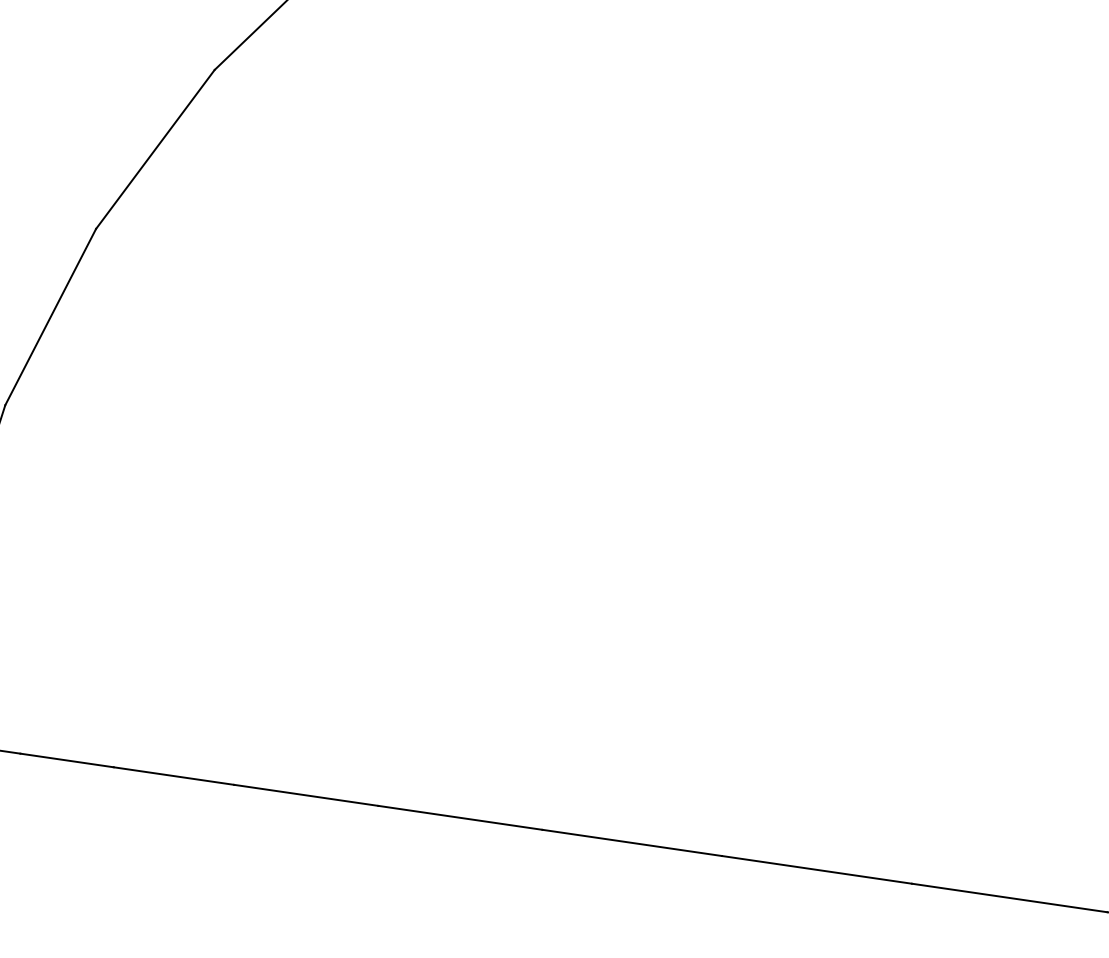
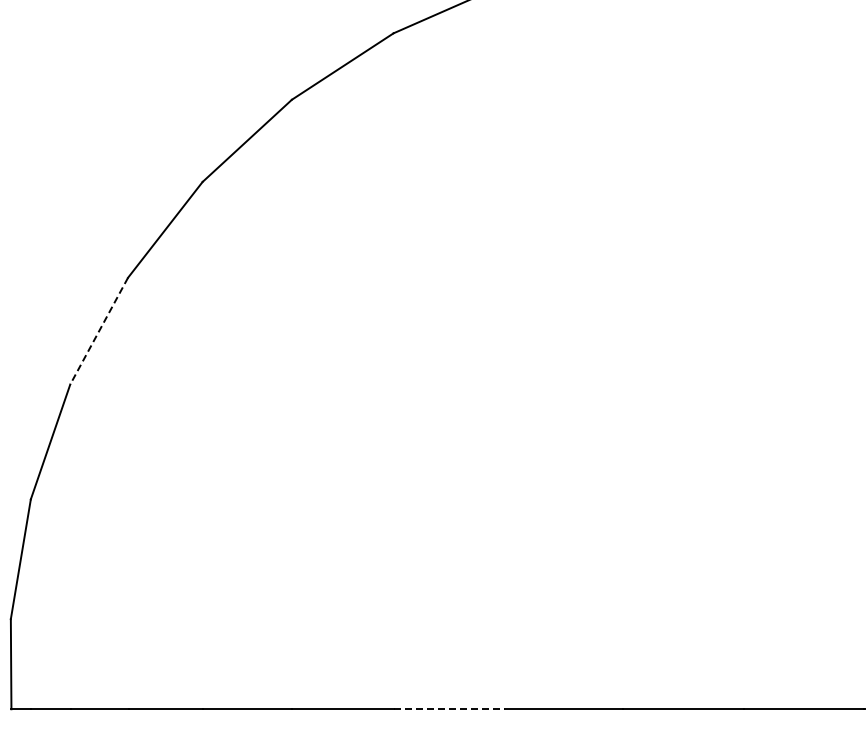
line: (155, 150) -> (99, 331), solid -> dashed
line: (632, 843) -> (449, 709), solid -> dashed

